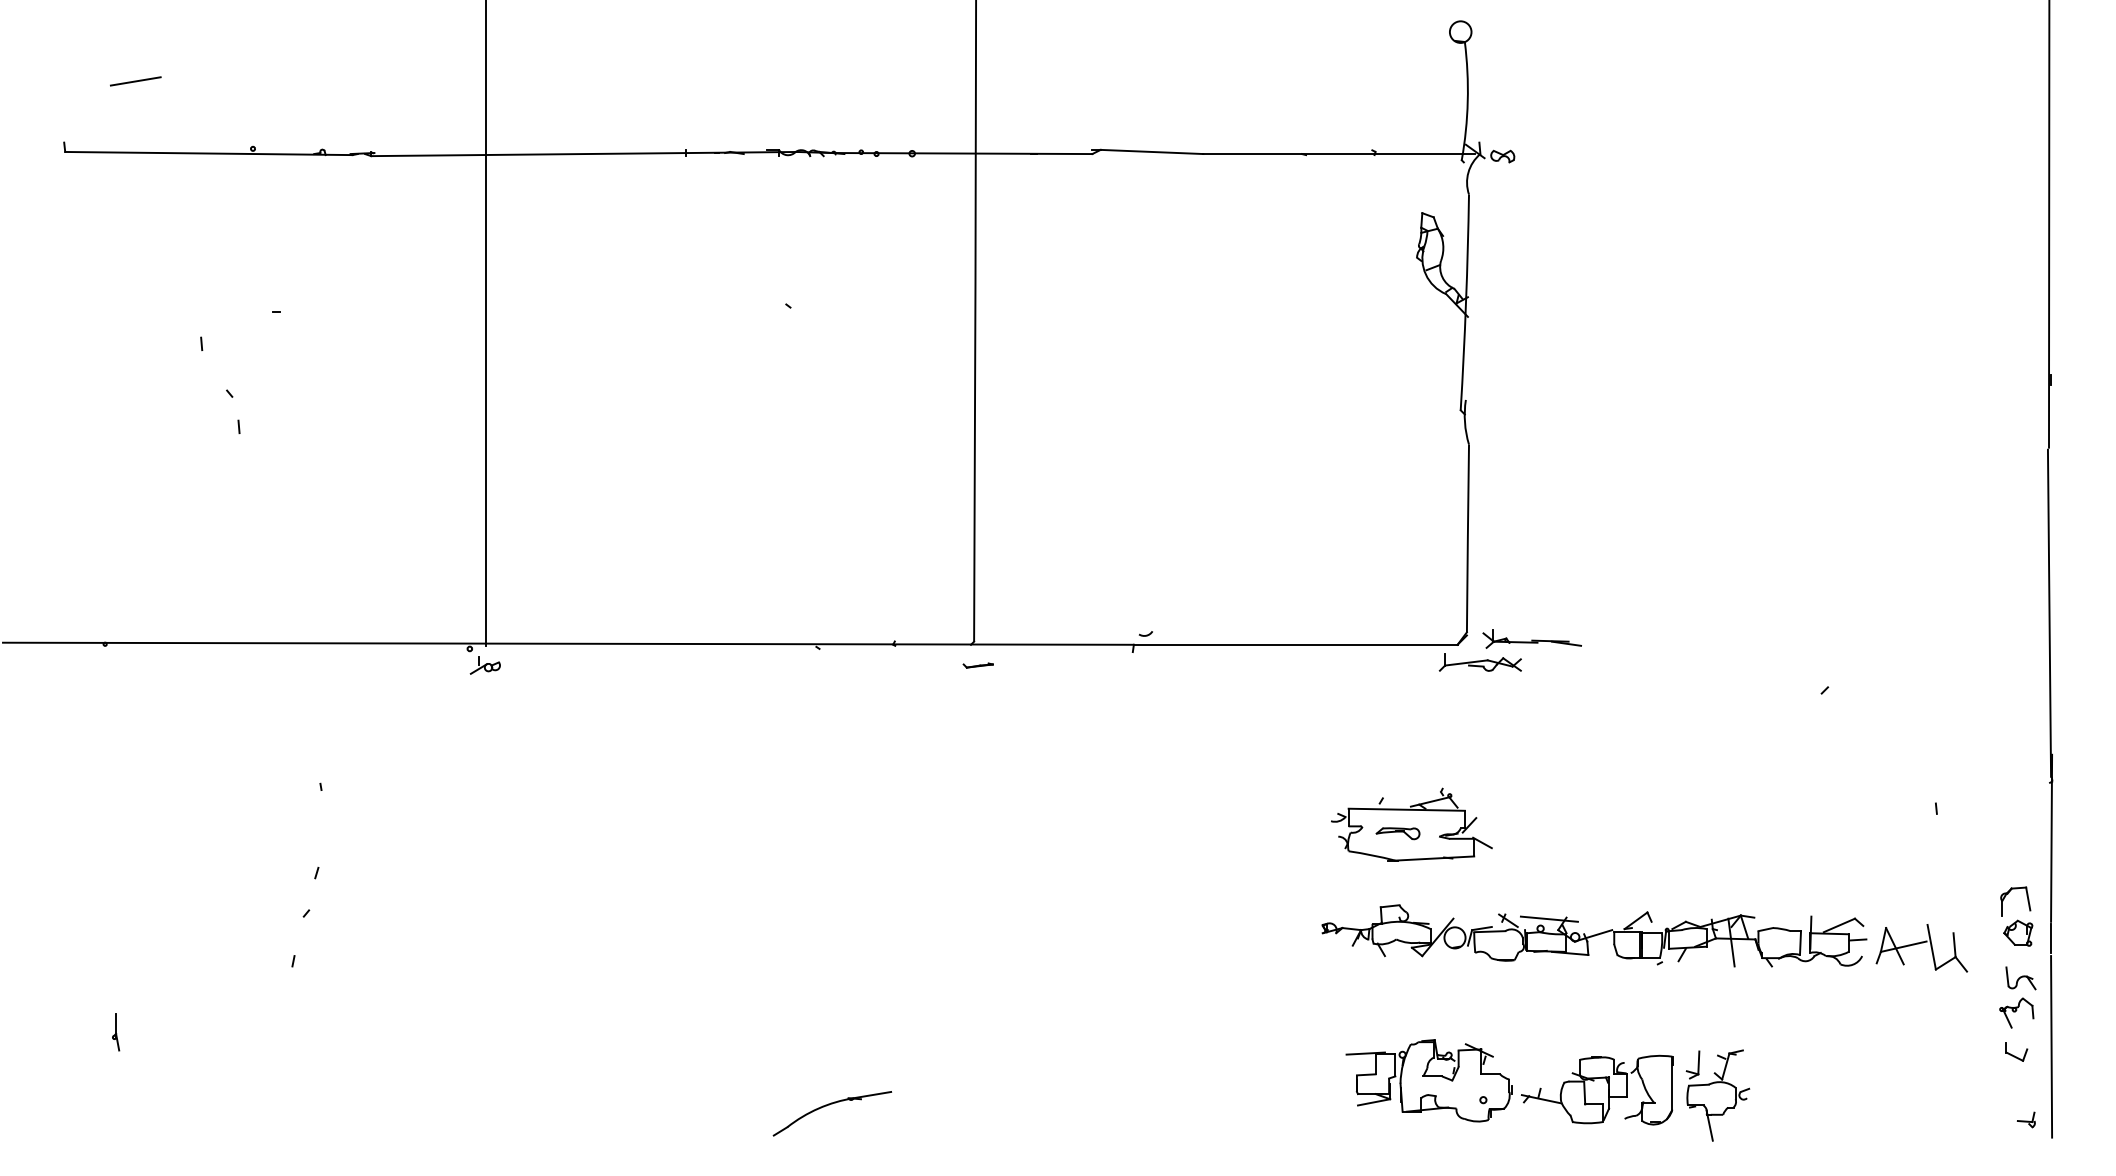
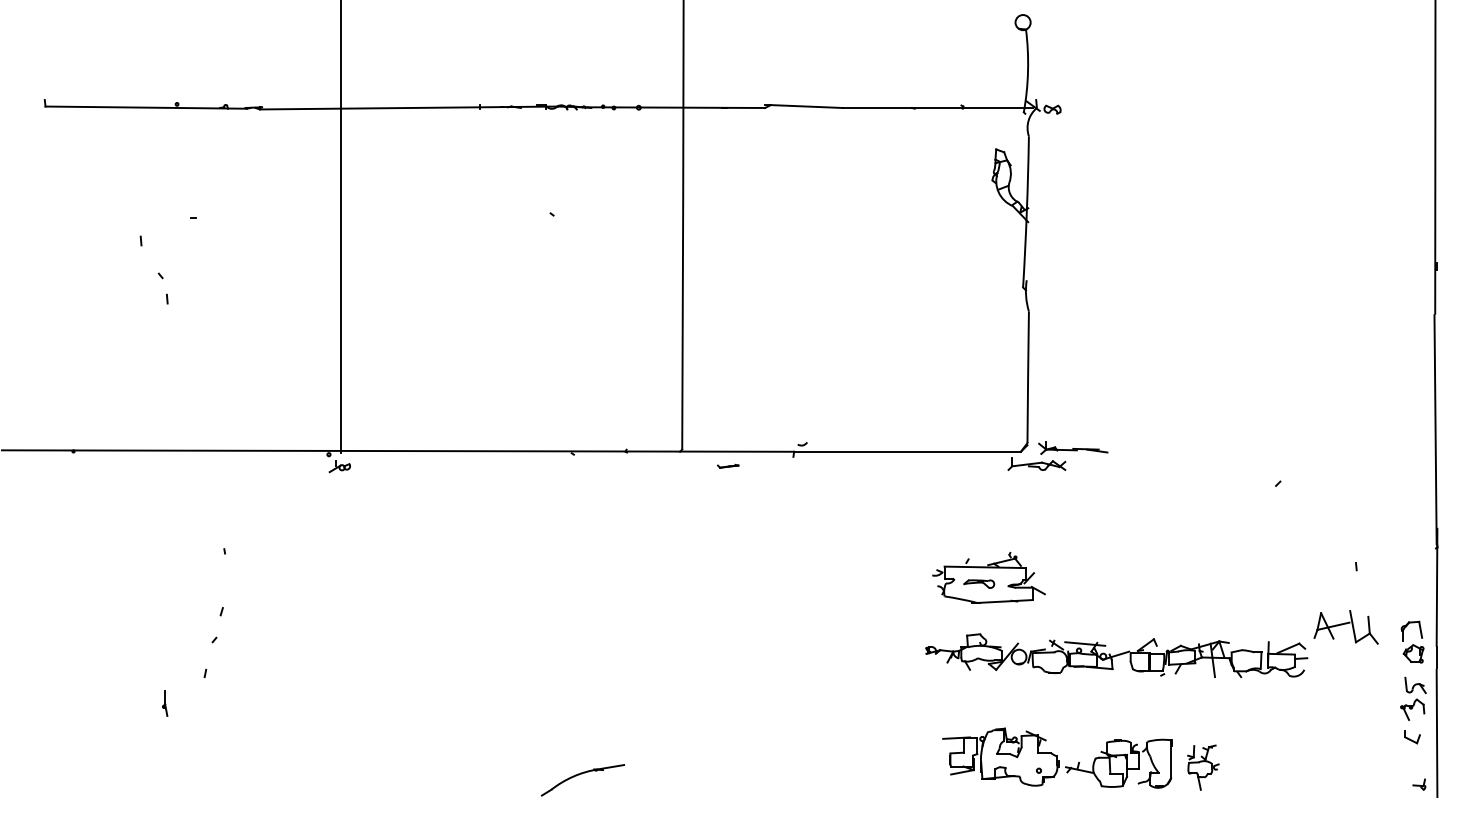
line: (135, 81) -> (94, 57), removed
part: (977, 665) -> (727, 466), moved
part: (1920, 948) -> (1345, 627), moved
part: (116, 1032) -> (165, 703), moved
part: (1718, 1095) -> (1203, 767), size x0.7

